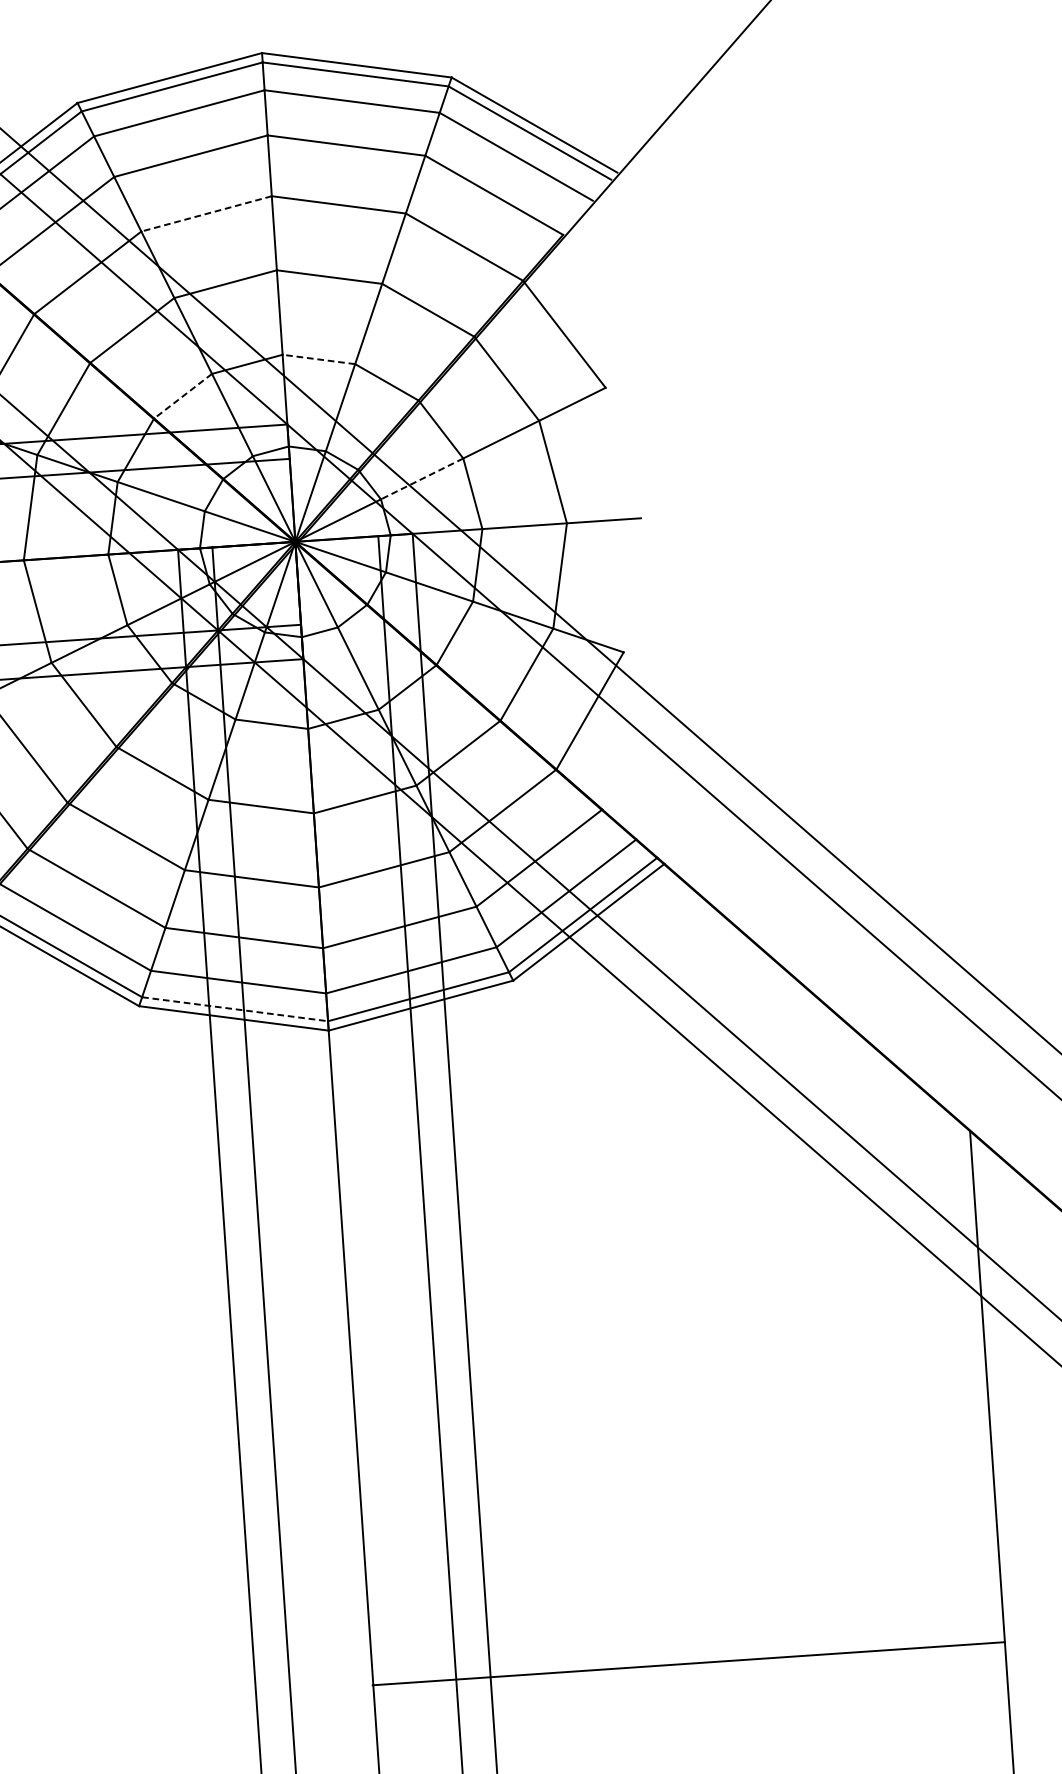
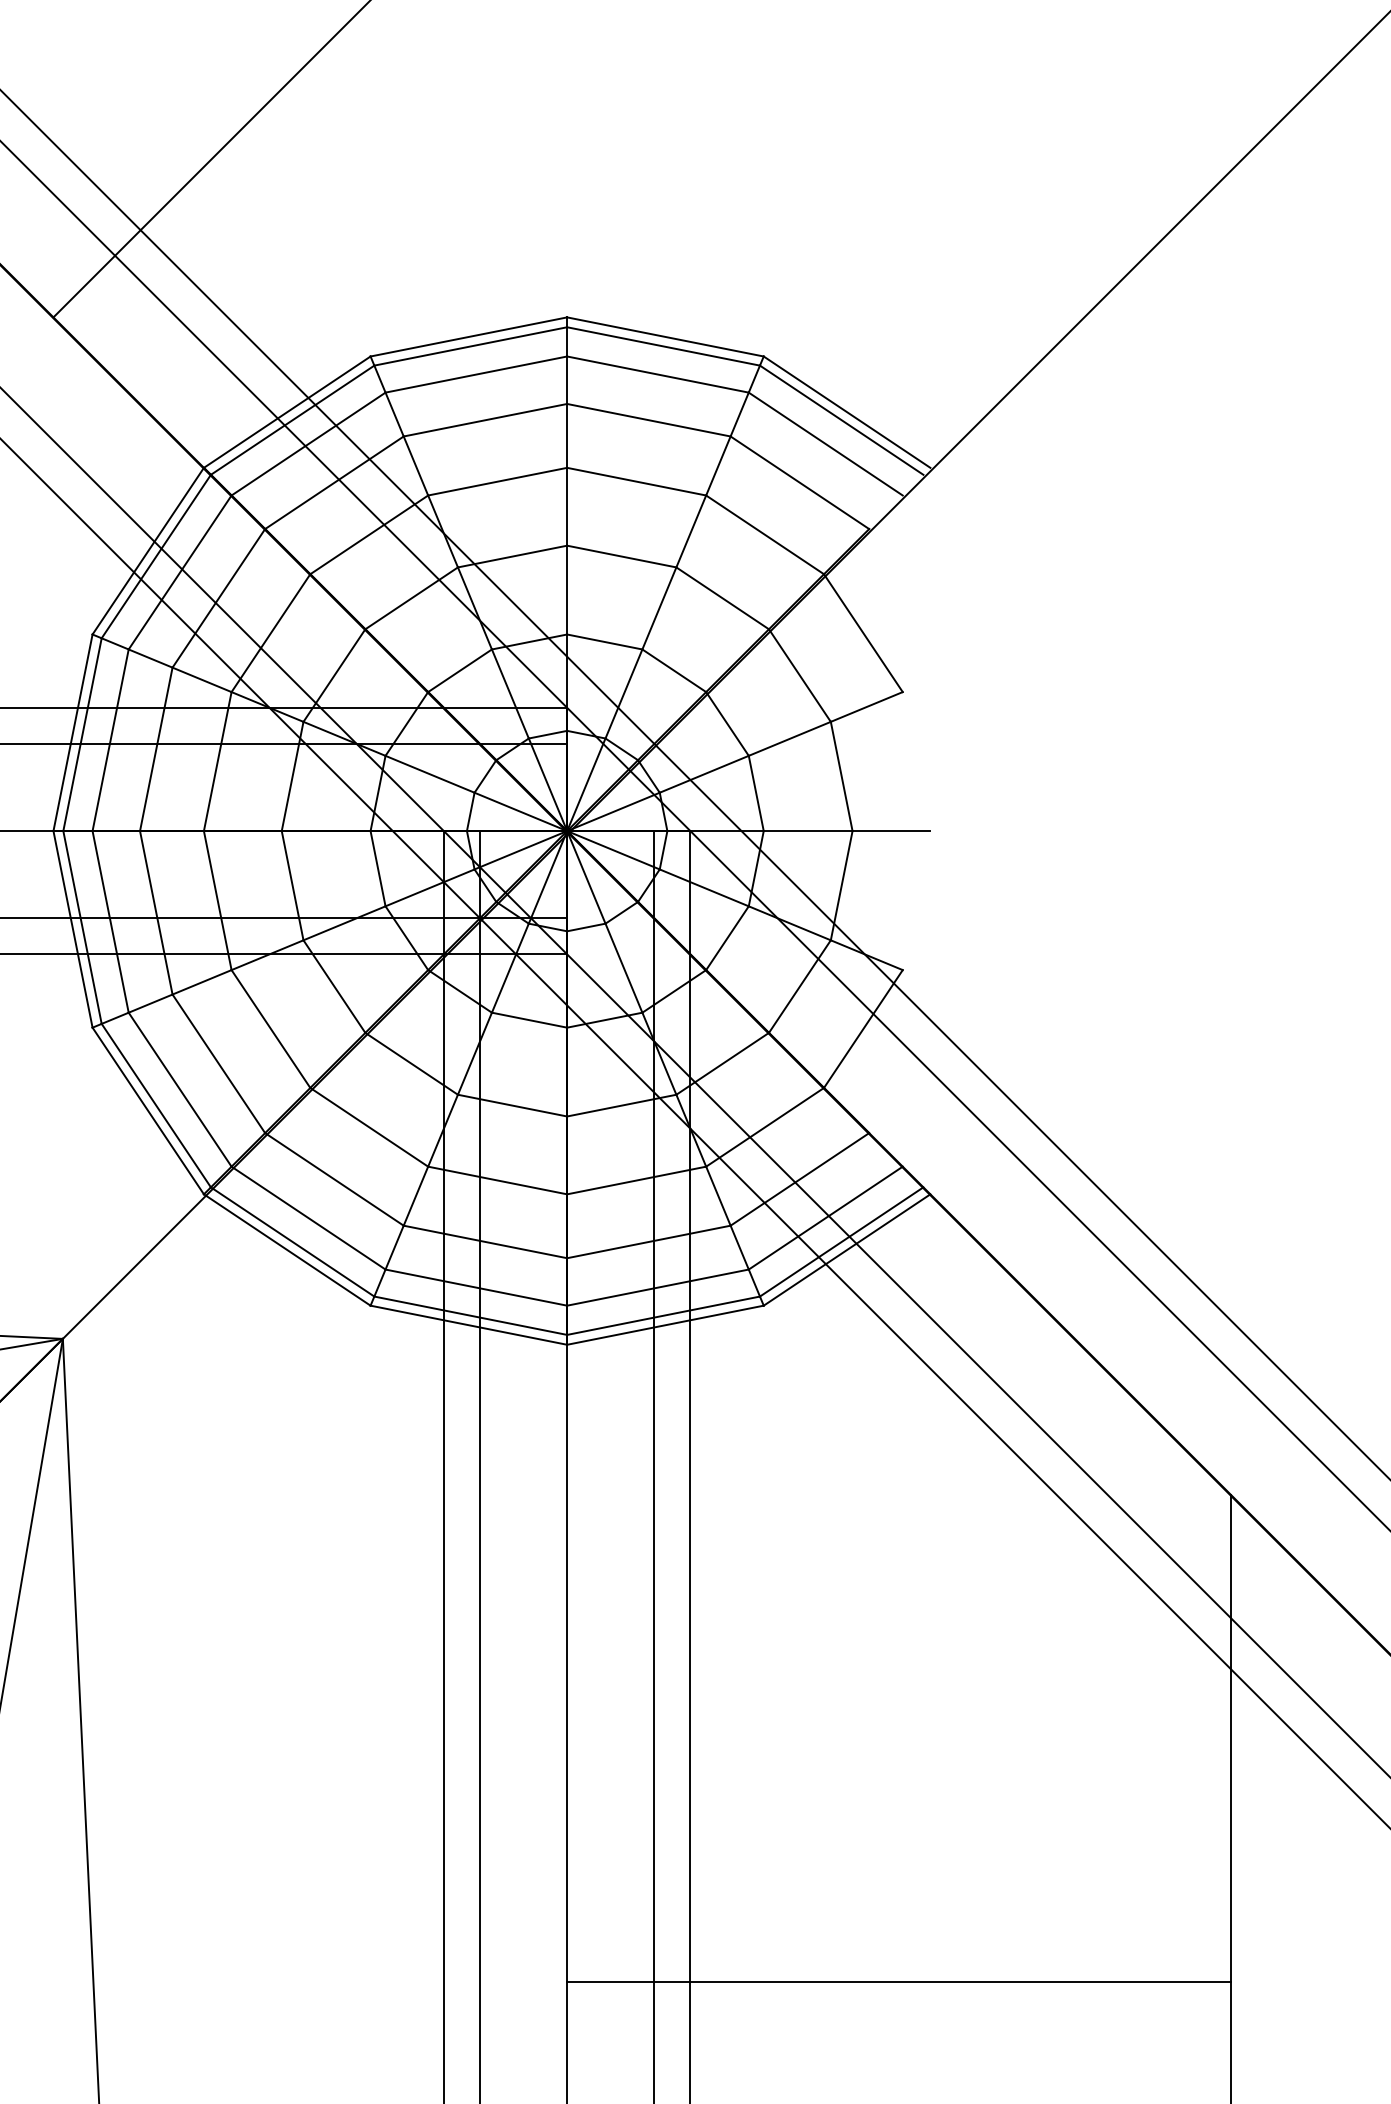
line: (206, 213) -> (497, 481), dashed -> solid
line: (318, 359) -> (604, 641), dashed -> solid
line: (182, 396) -> (459, 671), dashed -> solid
line: (421, 479) -> (703, 774), dashed -> solid
line: (235, 1008) -> (471, 1315), dashed -> solid
line: (688, 1663) -> (898, 1981), moved

